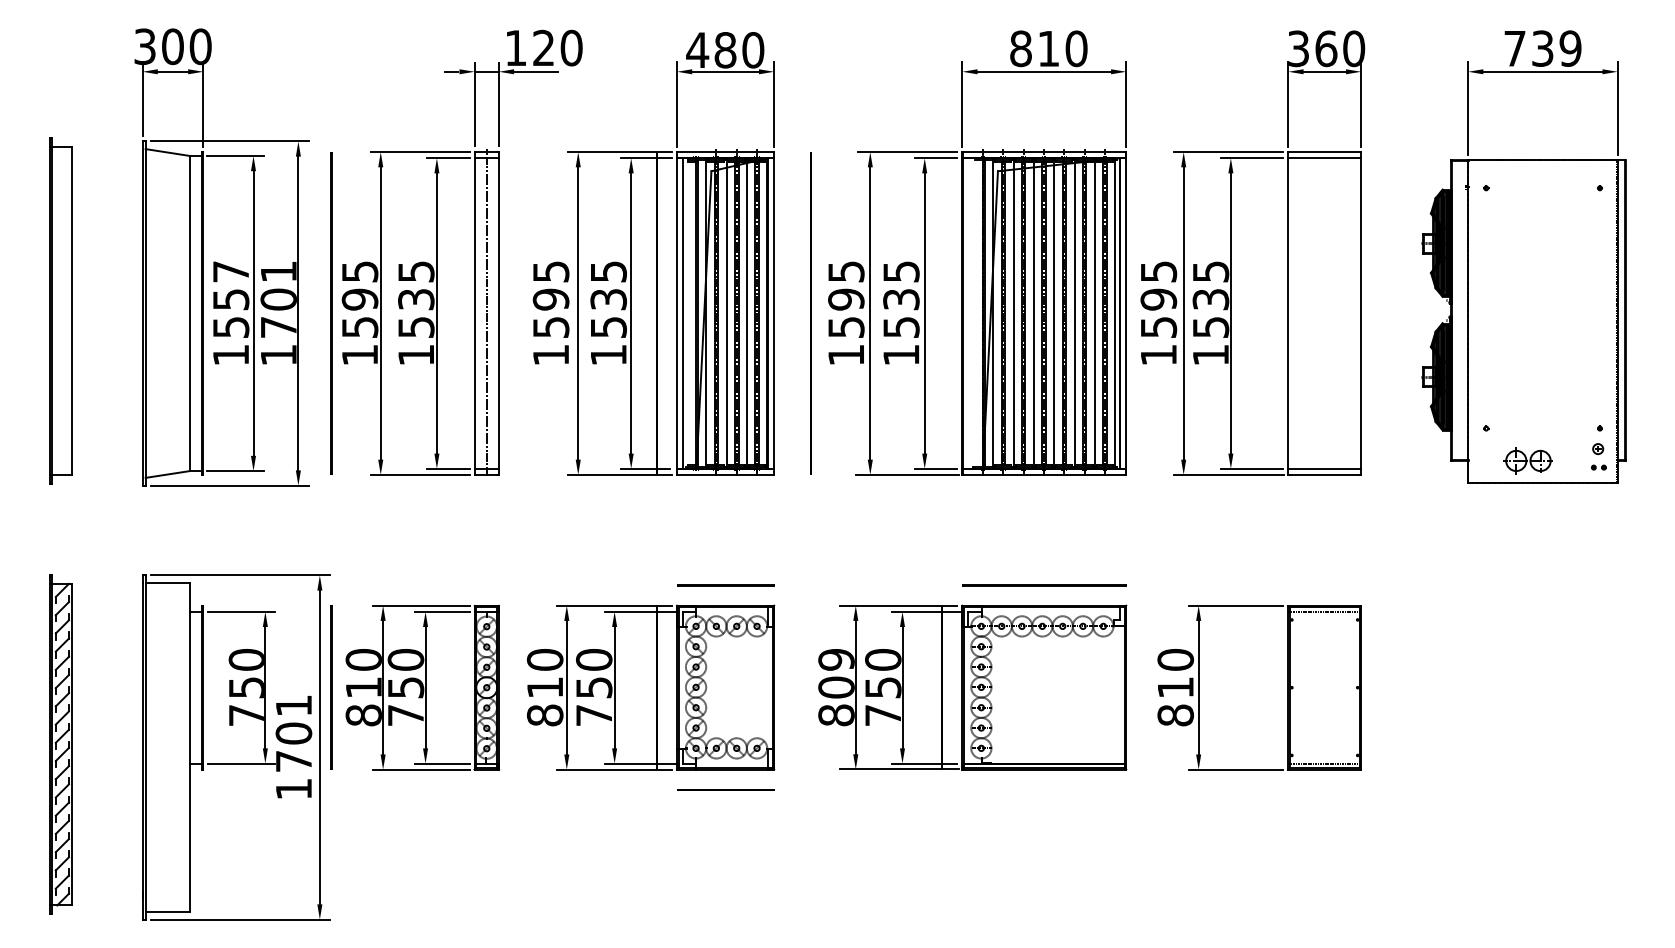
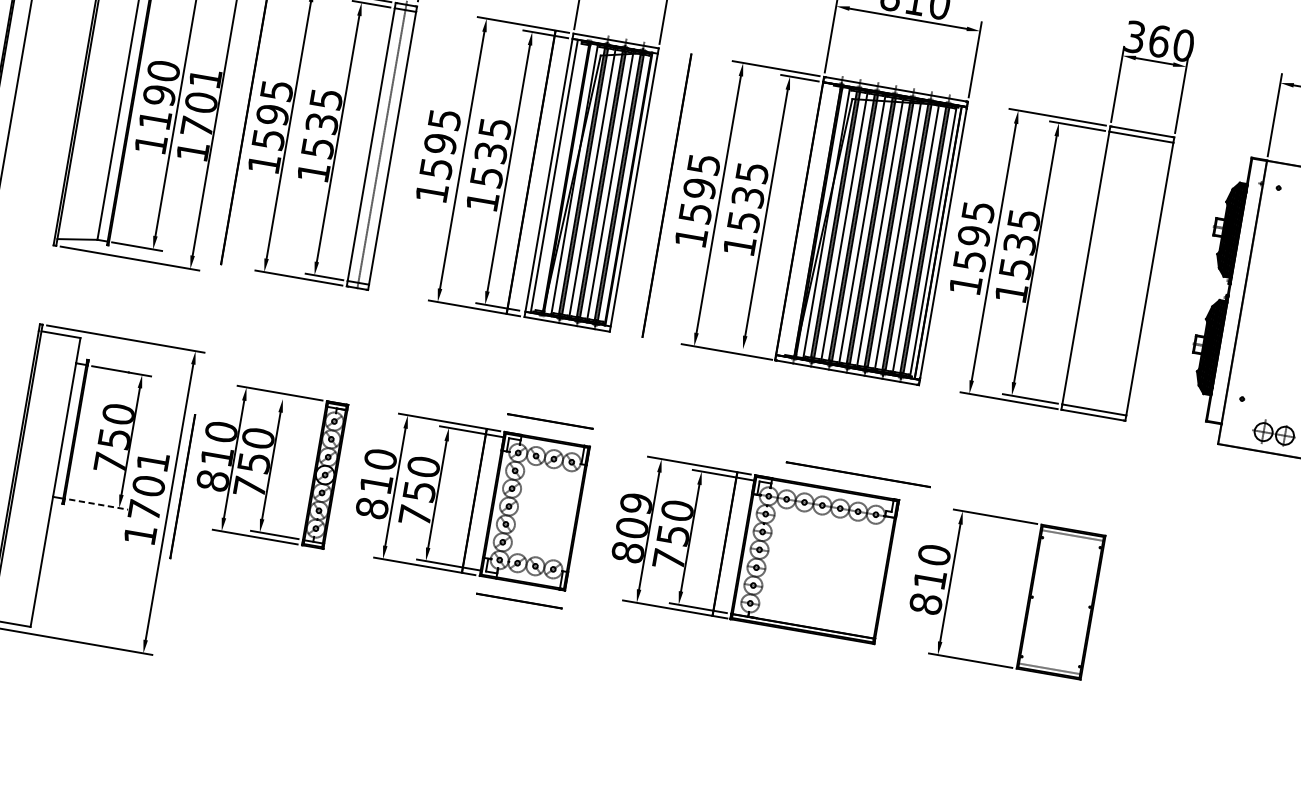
text: (230, 298) -> (159, 94), 1557 -> 1190
line: (935, 468) -> (752, 350), removed
line: (1044, 585) -> (858, 474), moved
line: (442, 611) -> (297, 401), removed
line: (331, 687) -> (182, 486), moved
line: (241, 763) -> (98, 504), solid -> dashed

